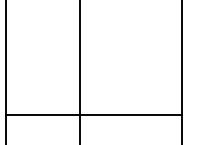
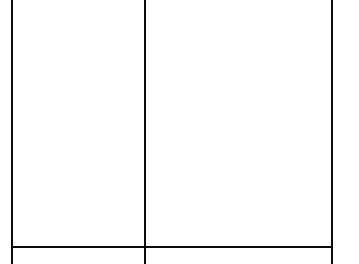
line: (93, 115) -> (170, 246), moved

